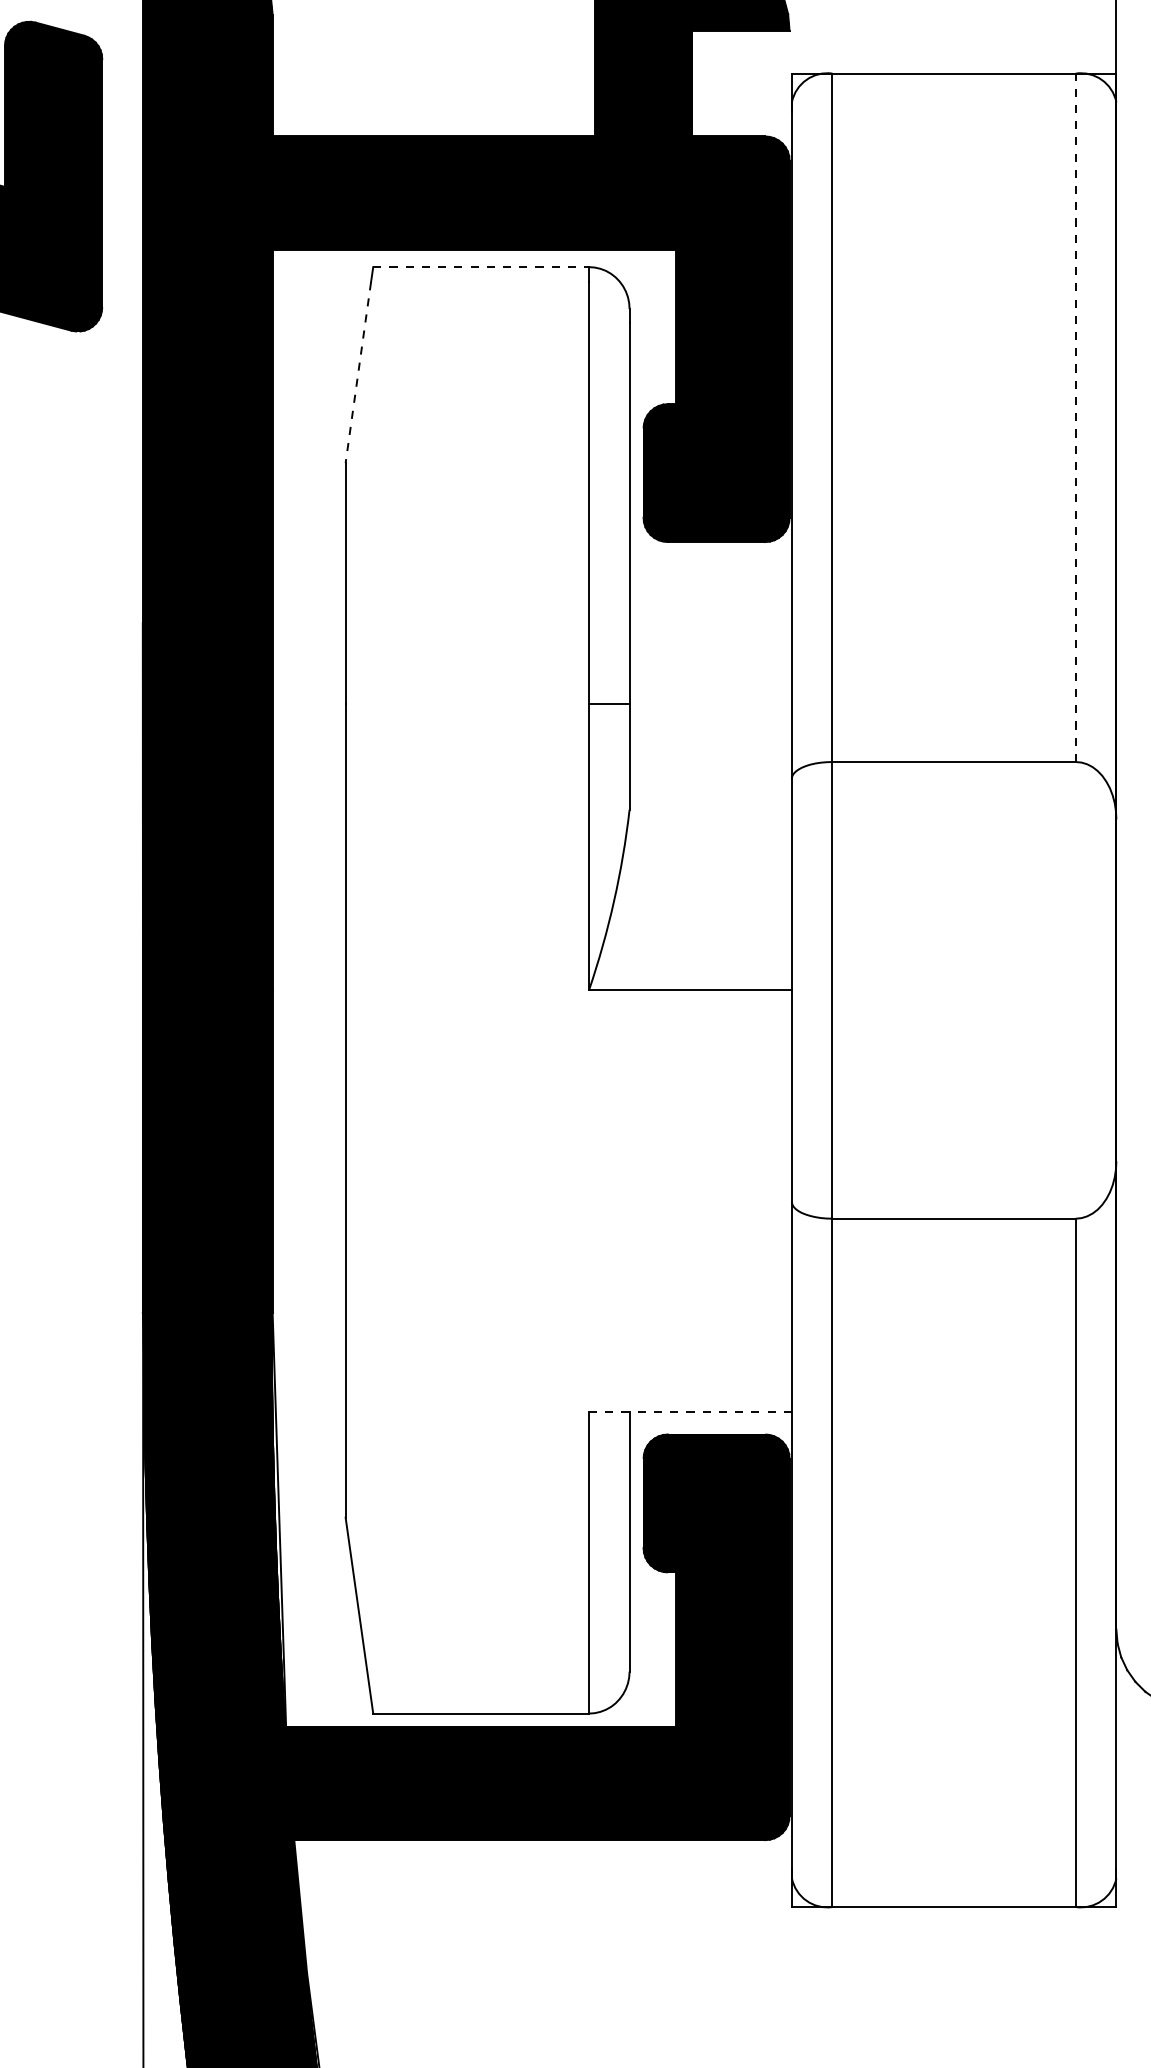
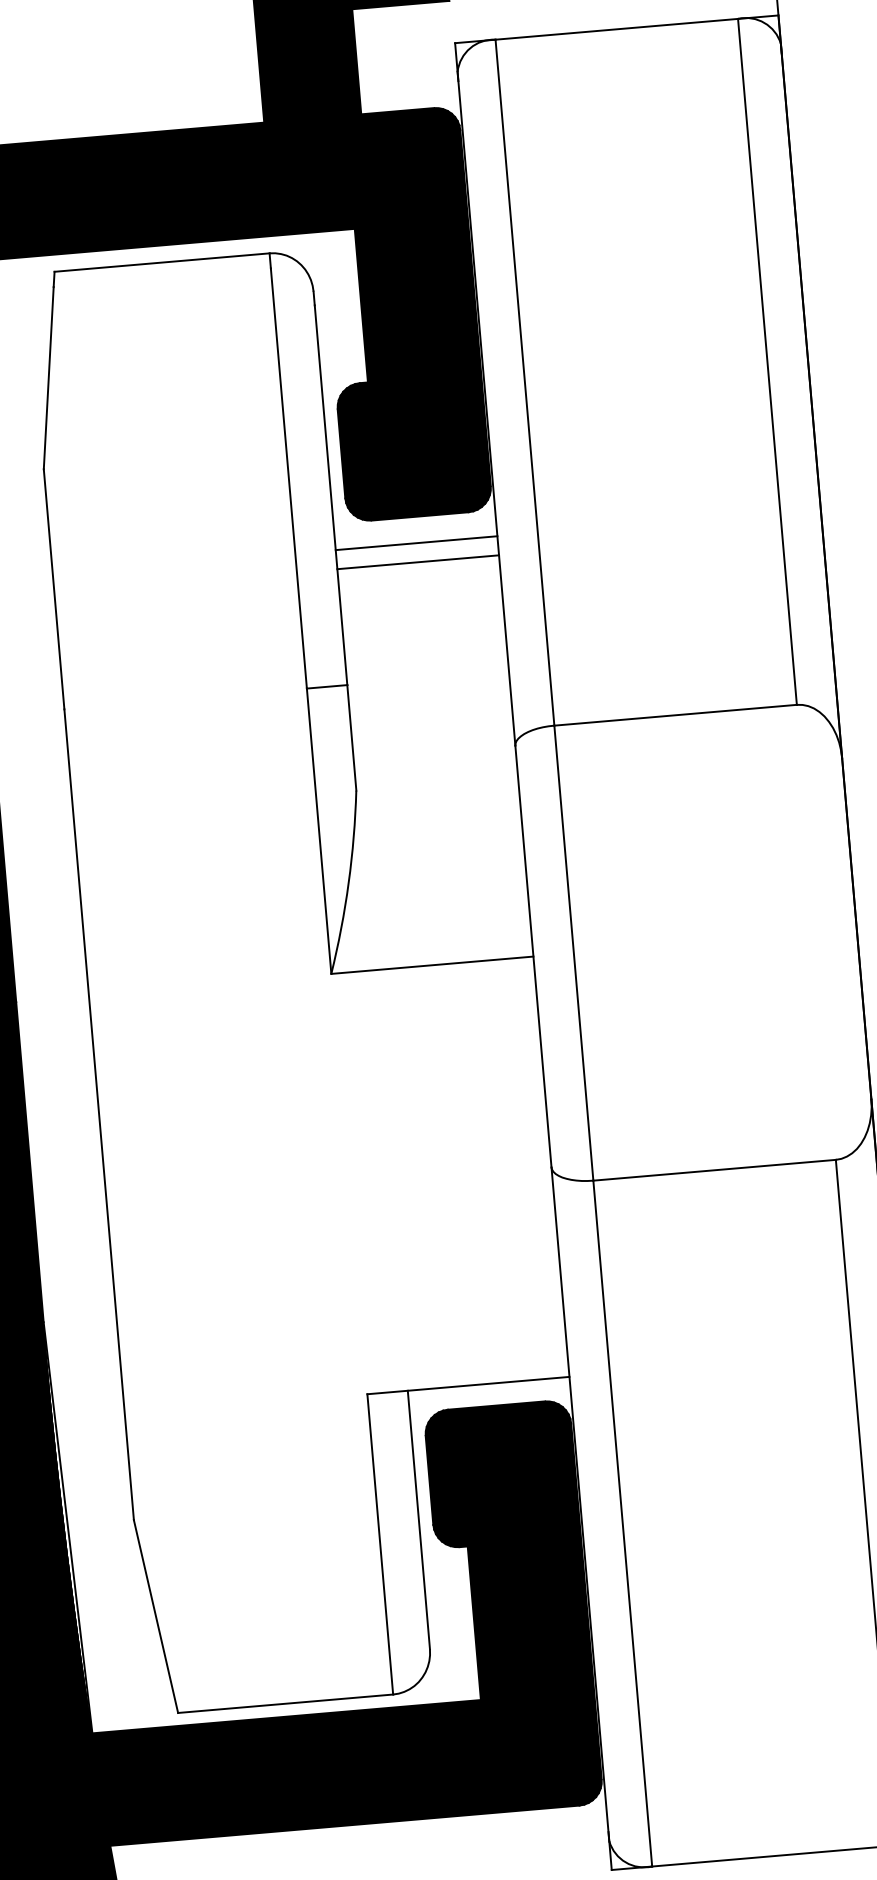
line: (481, 267) -> (162, 262), dashed -> solid
line: (358, 373) -> (48, 379), dashed -> solid
line: (1075, 417) -> (767, 361), dashed -> solid
line: (710, 568) -> (416, 543), added
line: (710, 587) -> (417, 562), added
line: (690, 1412) -> (468, 1385), dashed -> solid

